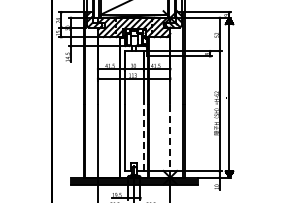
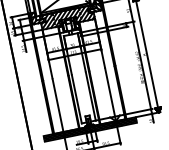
line: (143, 137) -> (90, 96), dashed -> solid
line: (170, 141) -> (110, 94), dashed -> solid

